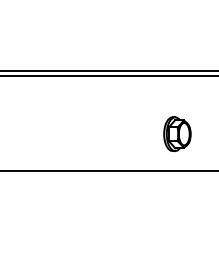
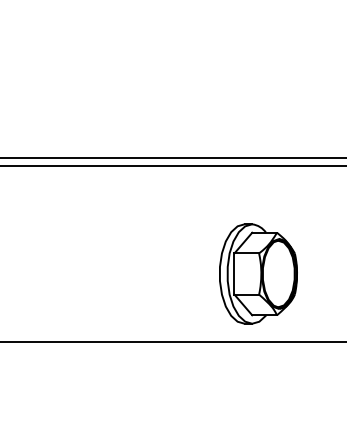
part: (177, 133) -> (258, 272), size x1.6

